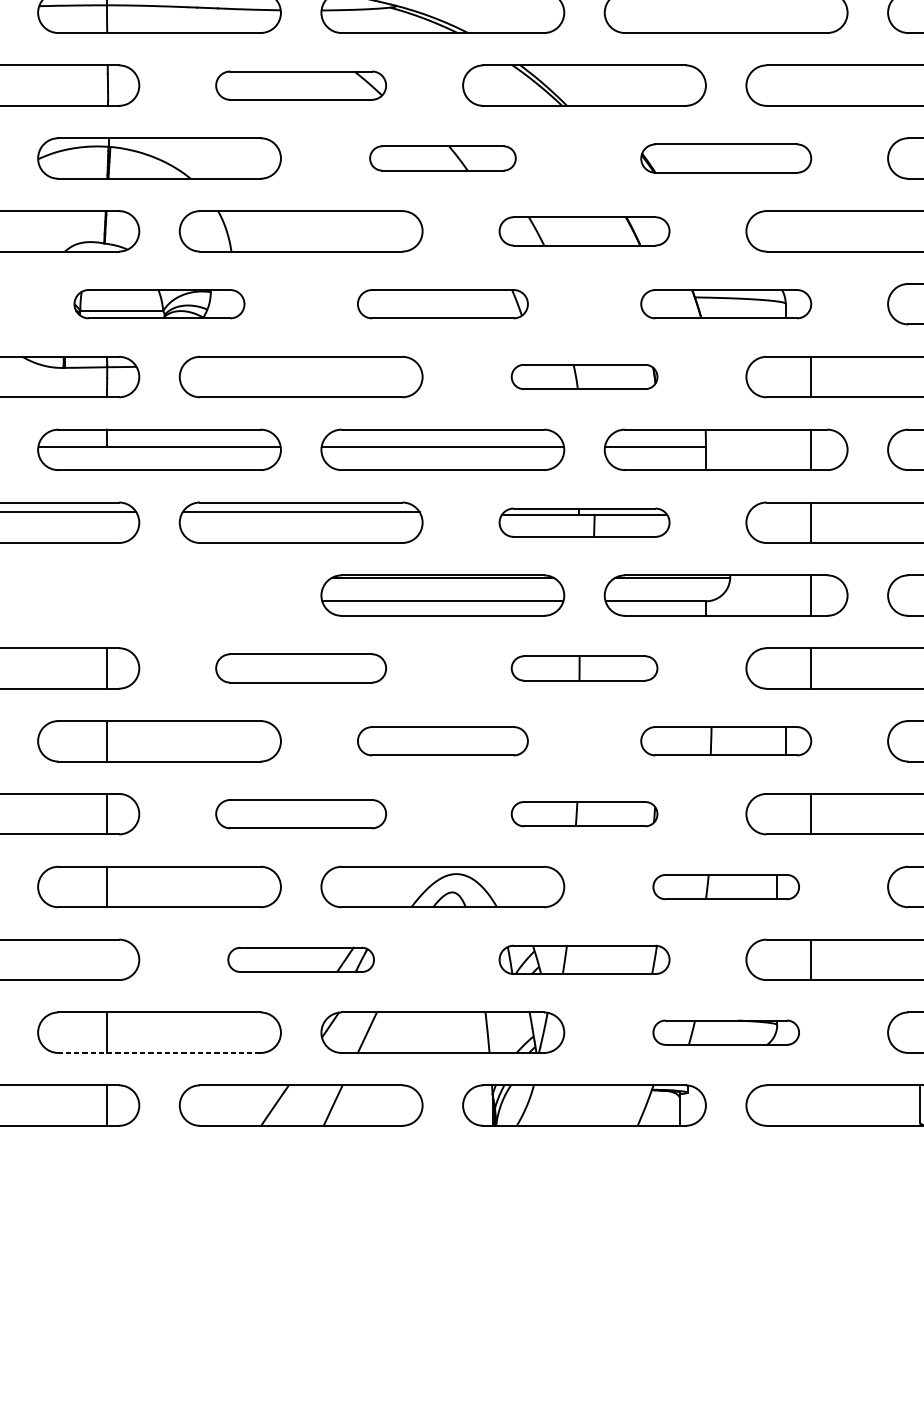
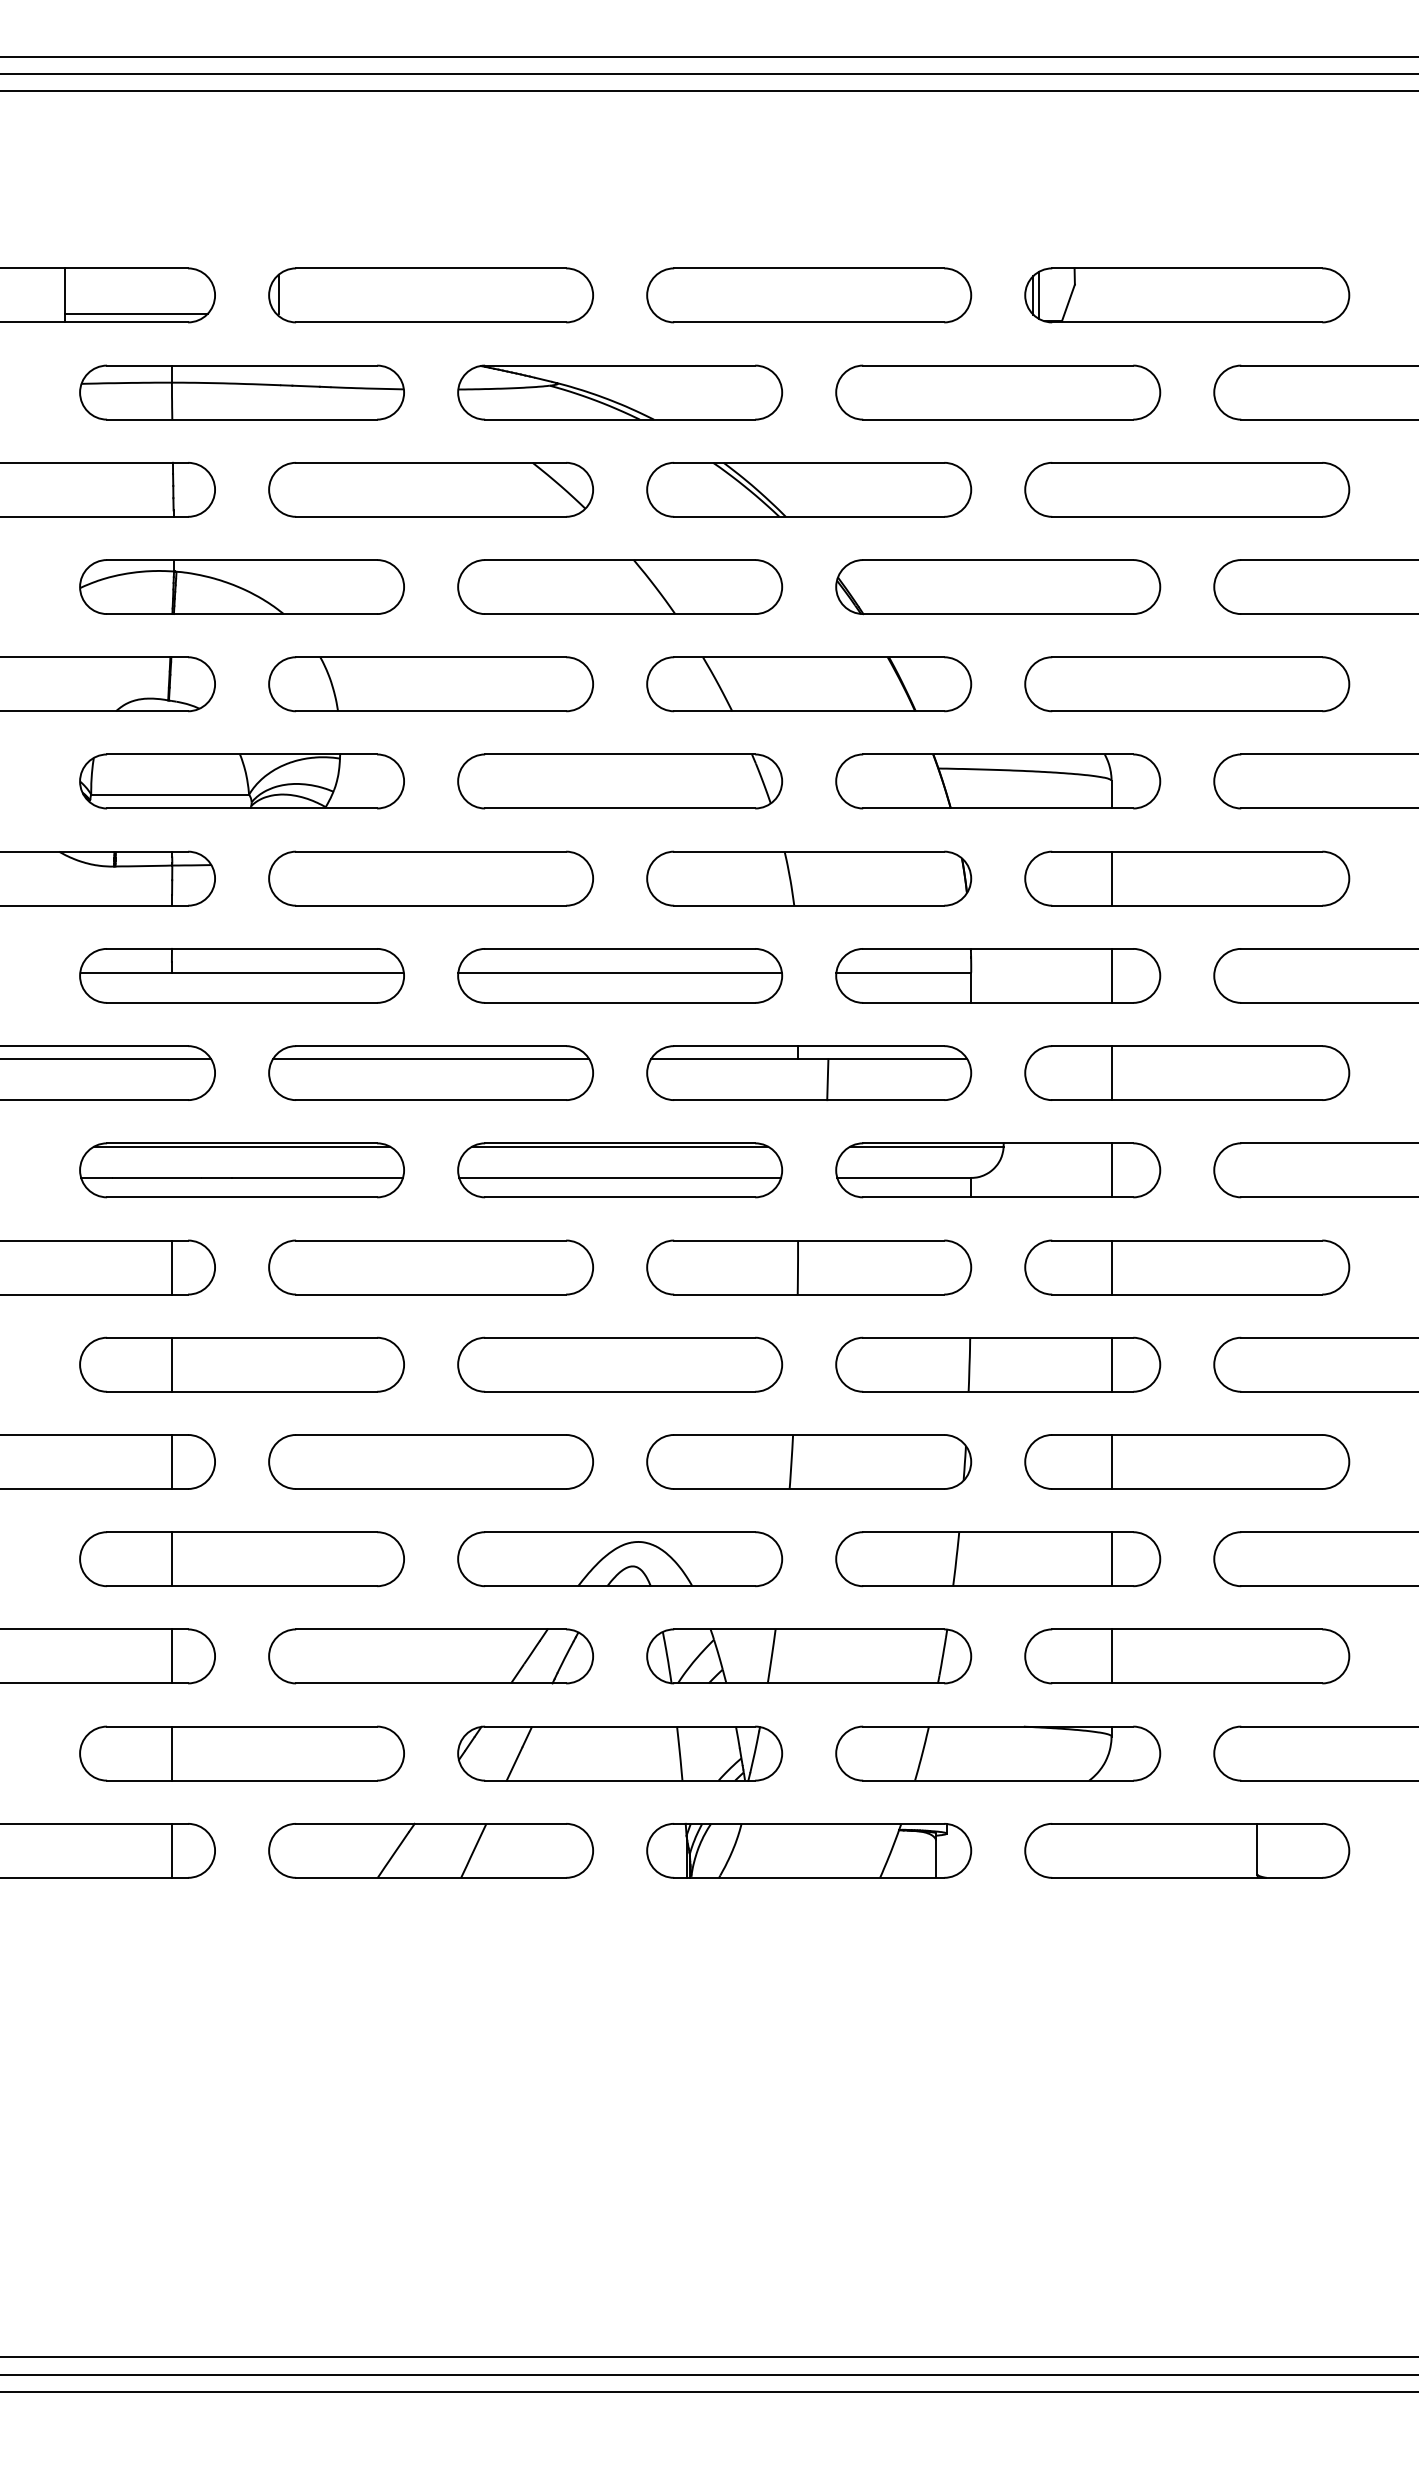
part: (300, 85) -> (430, 489), size x1.43
part: (443, 158) -> (620, 586), size x1.67
part: (726, 158) -> (998, 587), size x1.43
part: (584, 231) -> (809, 684), size x1.43
part: (159, 304) -> (241, 781), size x1.43
part: (443, 304) -> (620, 781), size x1.43
part: (726, 304) -> (998, 781), size x1.43
part: (584, 376) -> (809, 878), size x1.67
part: (584, 522) -> (809, 1072), size x1.43
part: (159, 595) -> (241, 1170), added
part: (300, 668) -> (430, 1267), size x1.43
part: (584, 668) -> (809, 1267), size x1.67
part: (443, 741) -> (620, 1364), size x1.43
part: (726, 741) -> (998, 1364), size x1.43
part: (300, 813) -> (430, 1461), size x1.43
part: (584, 813) -> (809, 1461), size x1.67
part: (726, 887) -> (998, 1559), size x1.67
line: (106, 959) -> (171, 1656), added
part: (300, 959) -> (430, 1656), size x1.67
part: (584, 959) -> (809, 1656), size x1.43
part: (726, 1032) -> (998, 1753), size x1.67
line: (159, 1052) -> (241, 1780), dashed -> solid

